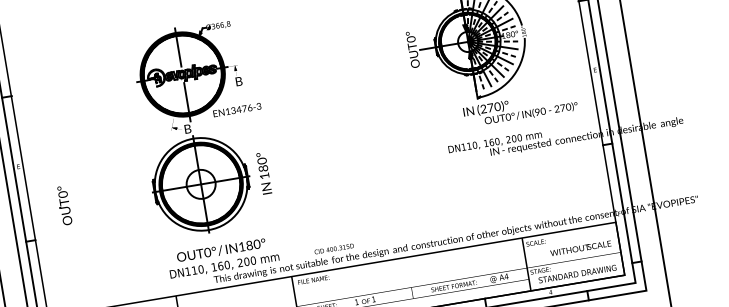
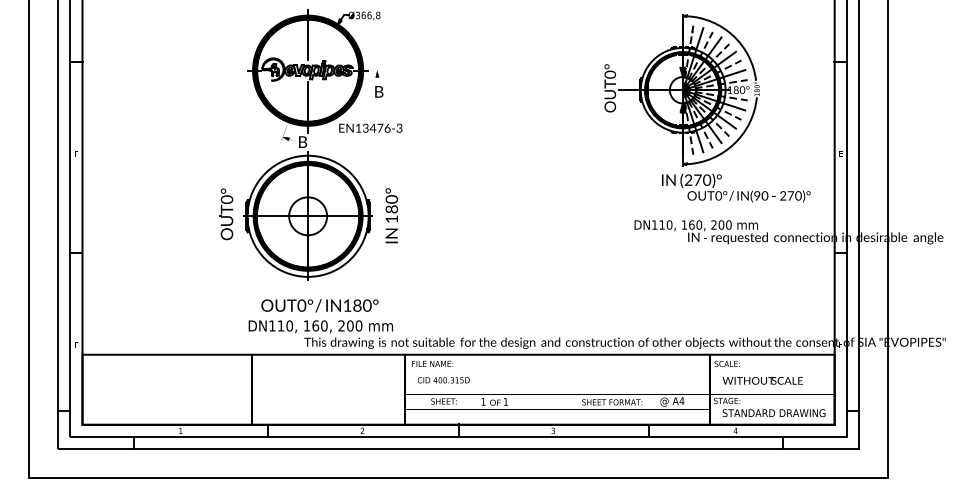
part: (64, 205) -> (226, 214), moved
text: (580, 248) -> (762, 380), moved
text: (334, 249) -> (443, 380), moved

